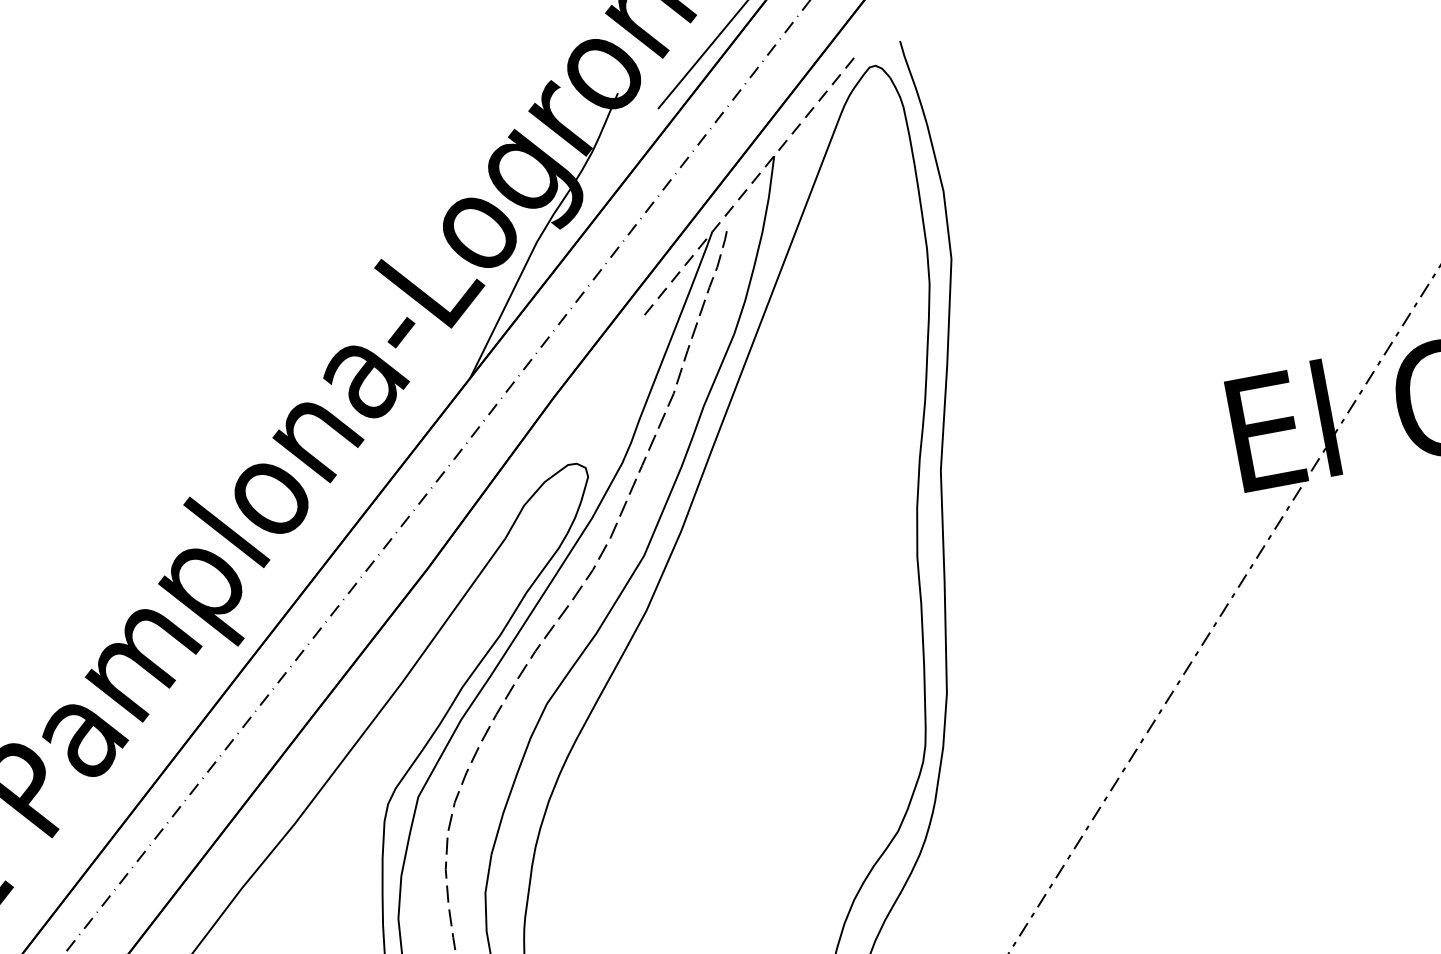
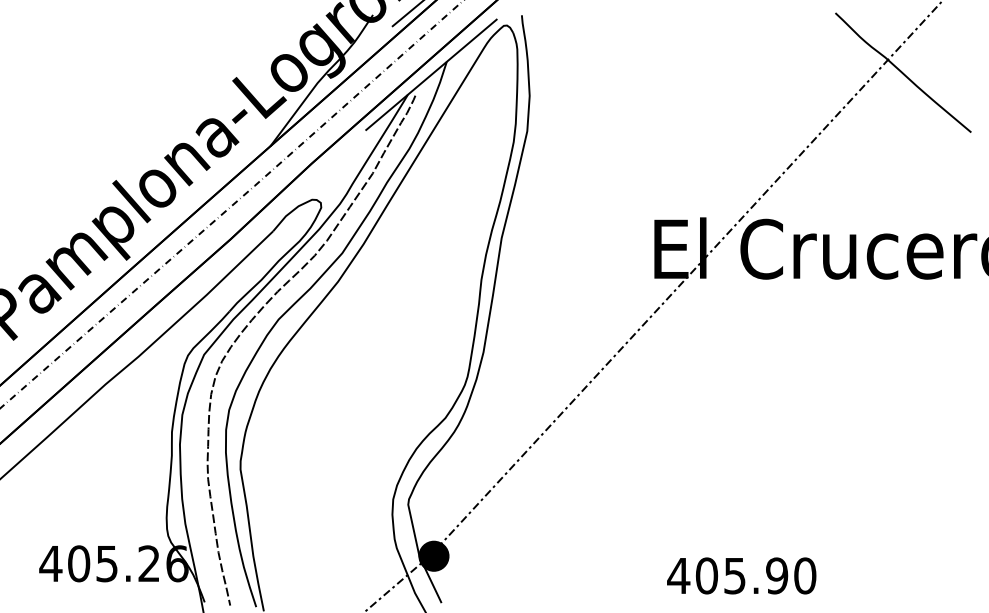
line: (749, 185) -> (431, 74), dashed -> solid

